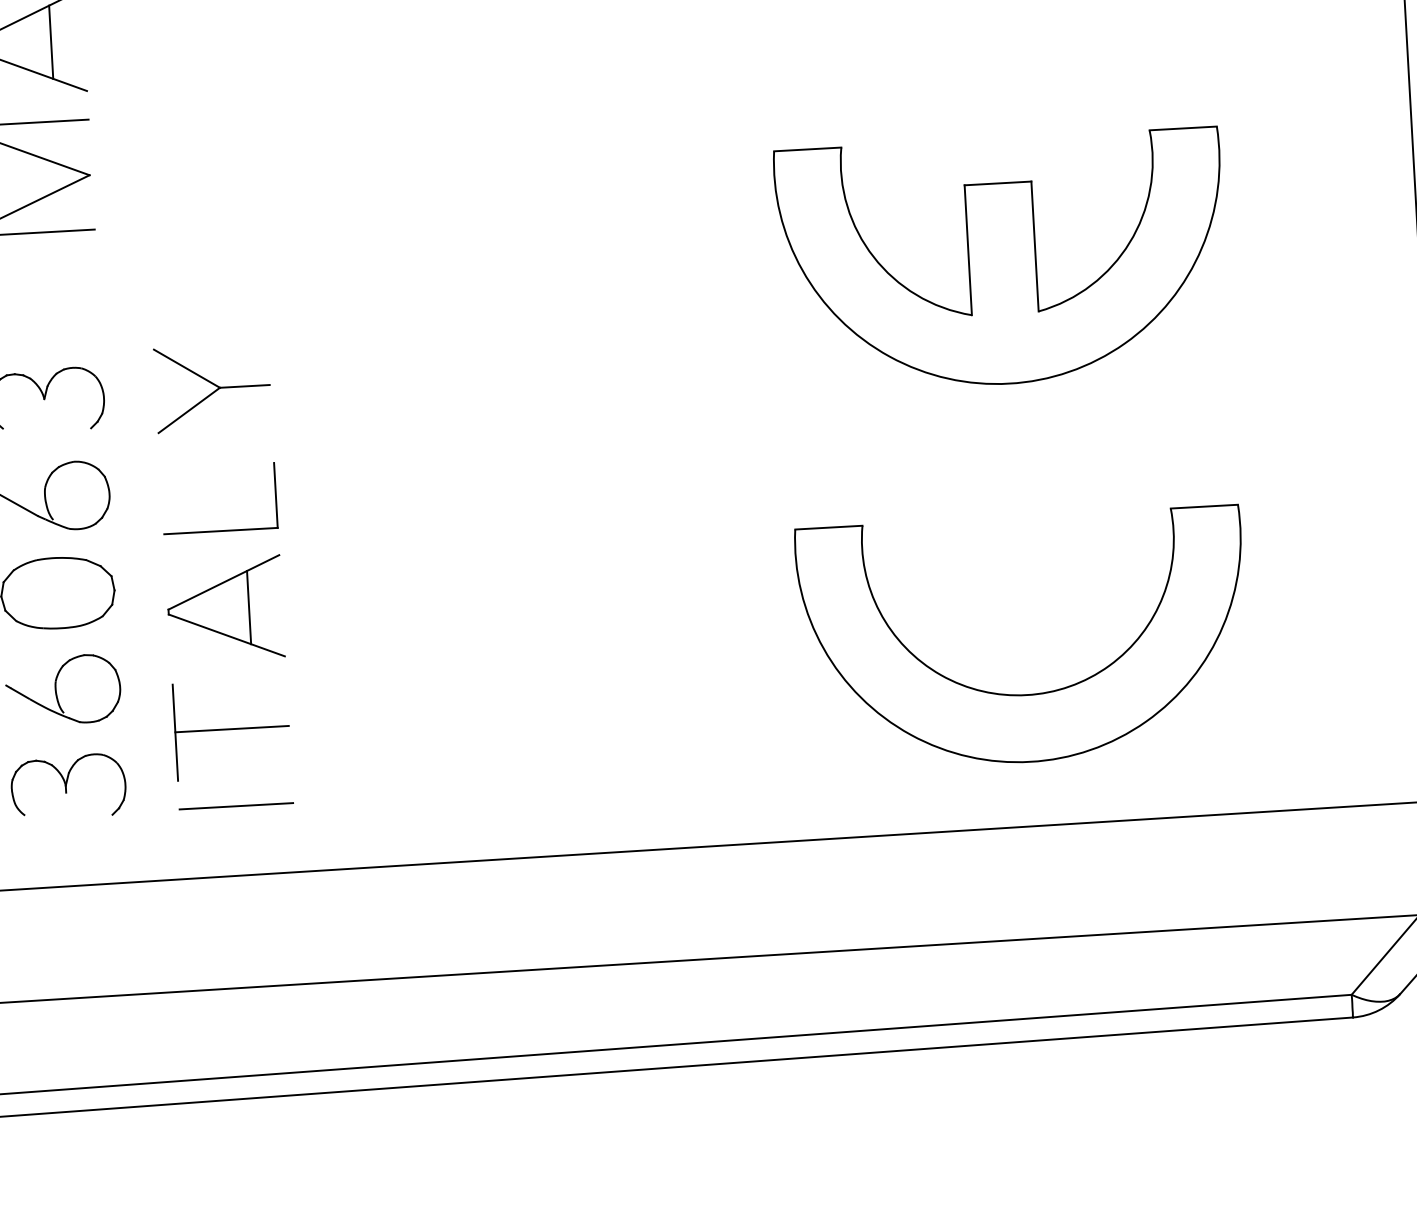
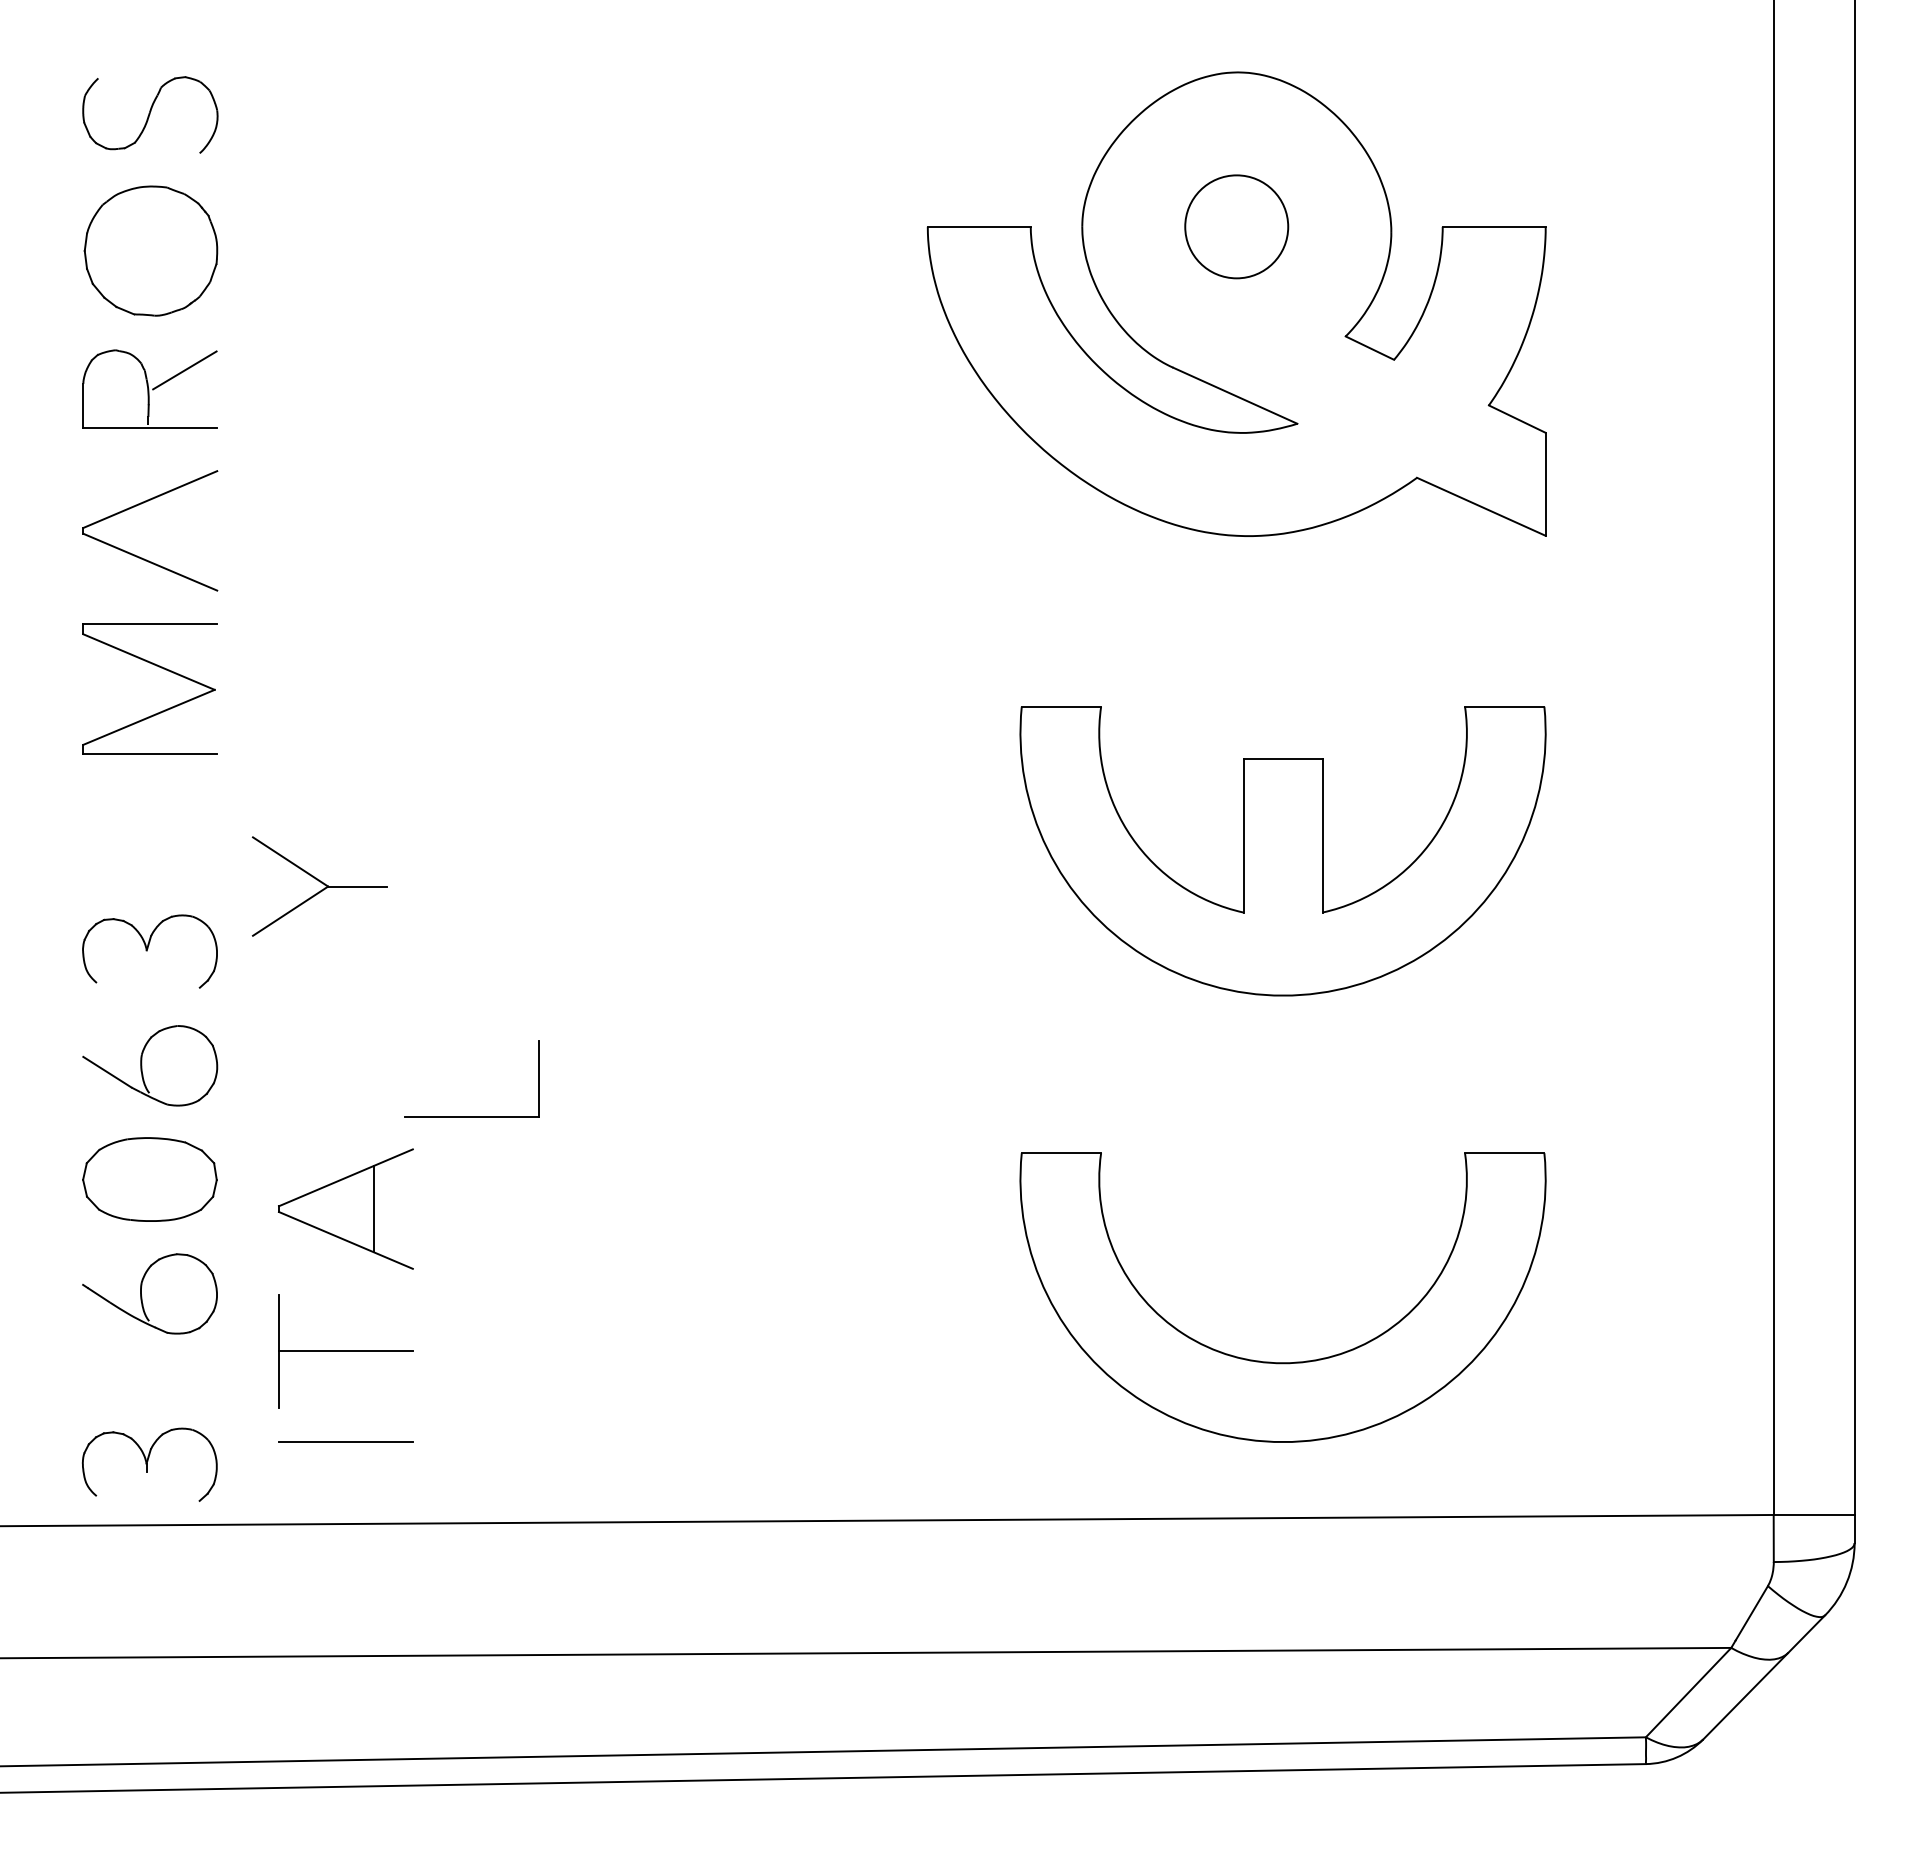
line: (51, 41) -> (178, 530), removed
part: (212, 388) -> (319, 886), moved
part: (220, 530) -> (471, 1116), moved
part: (68, 786) -> (149, 1464), moved

